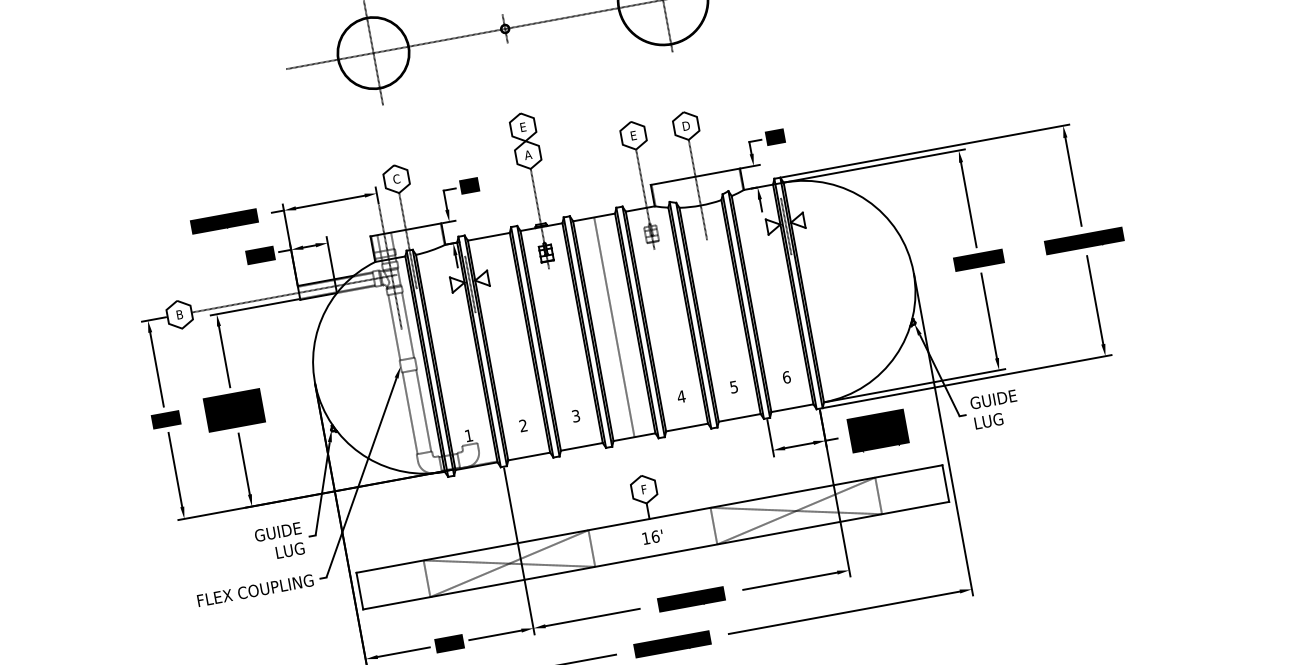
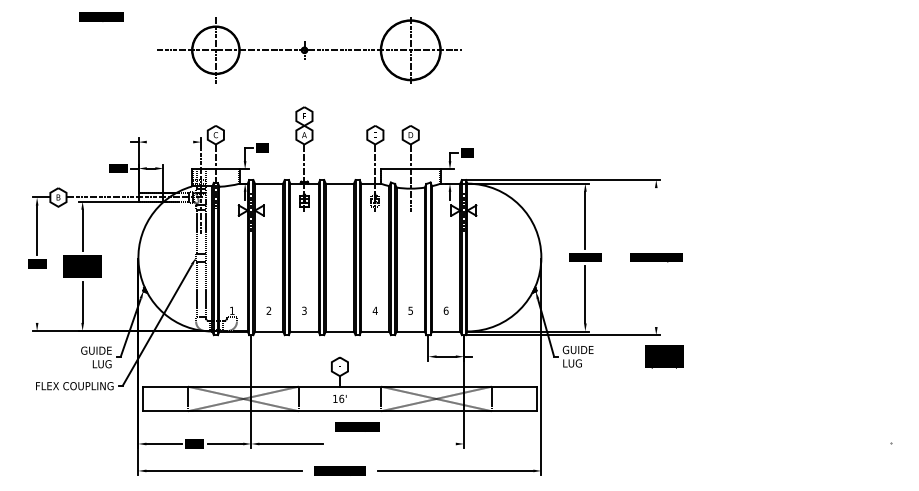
line: (1073, 181) -> (656, 217), removed
line: (329, 202) -> (169, 142), removed
text: (223, 220) -> (101, 16), moved
line: (1095, 300) -> (656, 297), removed
line: (613, 327) -> (339, 257), removed
text: (878, 430) -> (664, 356), moved
line: (175, 469) -> (37, 297), removed
line: (789, 580) -> (423, 443), removed
text: (691, 598) -> (357, 426), moved

